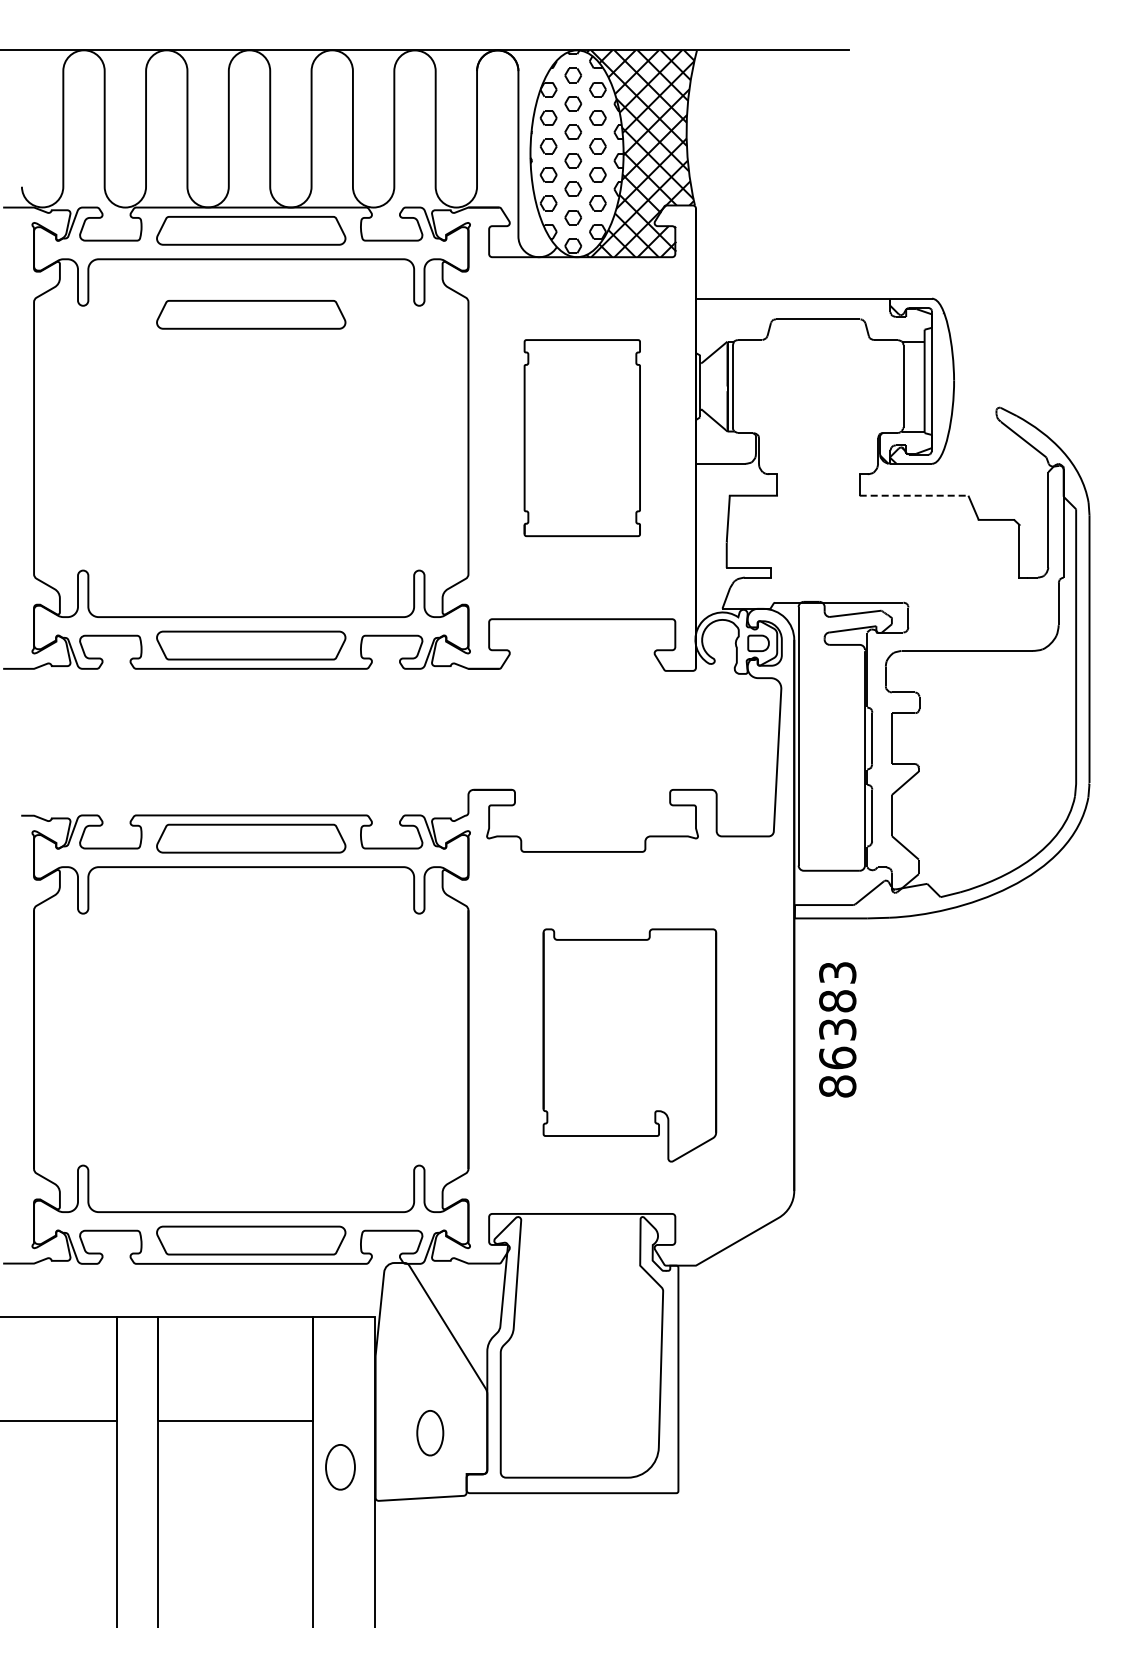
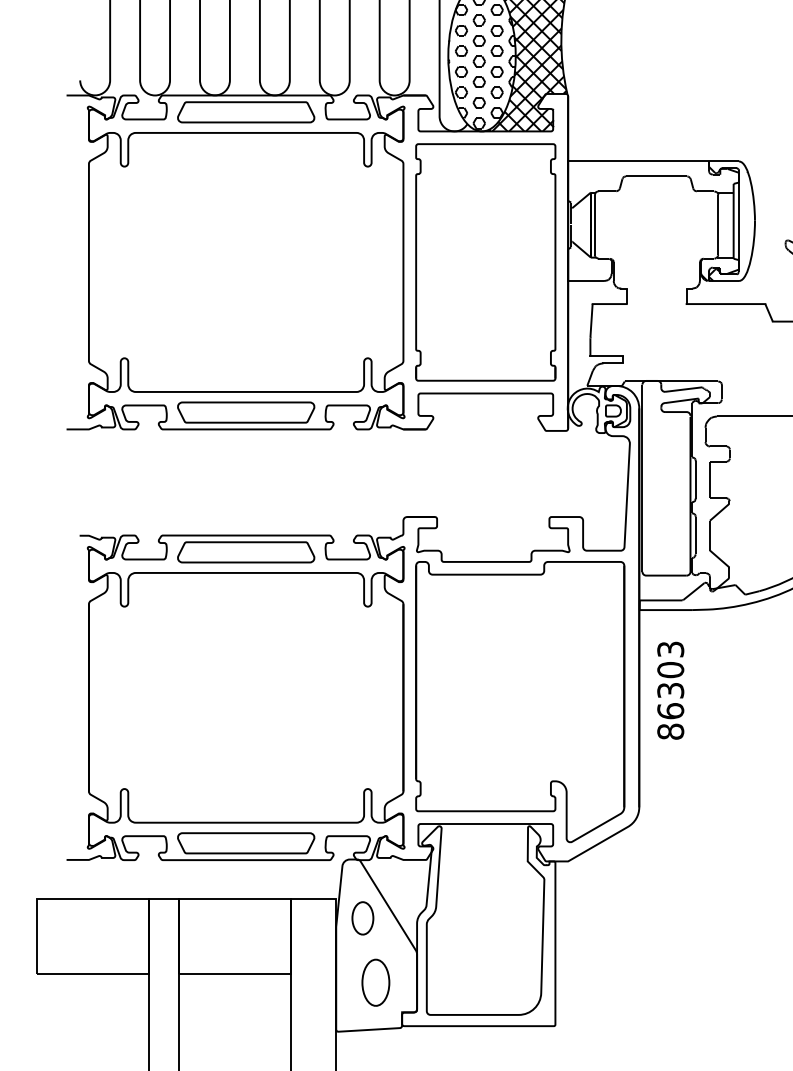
curve: (251, 301) -> (246, 163), removed
part: (582, 437) -> (485, 261), size x1.67
line: (914, 495) -> (726, 303), dashed -> solid
text: (837, 1001) -> (670, 670), 86383 -> 86303
part: (629, 1045) -> (520, 702), size x1.67
part: (429, 1432) -> (375, 982), size x1.43
part: (340, 1467) -> (362, 918), moved

